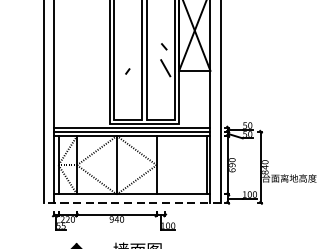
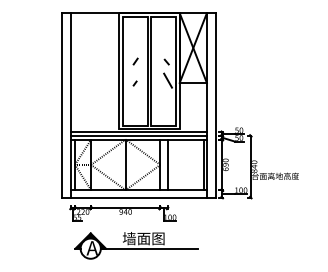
line: (128, 46) -> (135, 61), added
line: (165, 164) -> (167, 164), added
line: (131, 202) -> (138, 197), dashed -> solid

